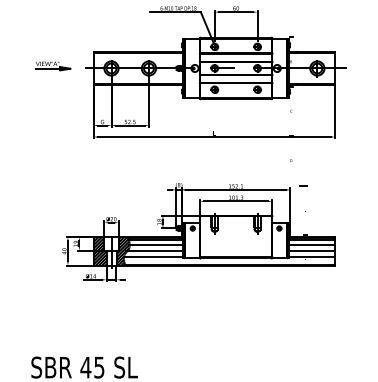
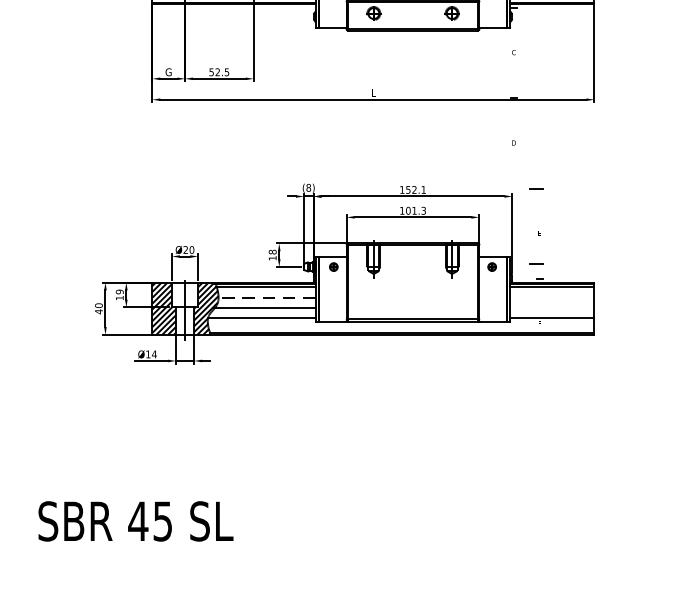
line: (303, 226) -> (536, 263), added
line: (155, 245) -> (265, 298), solid -> dashed
line: (312, 245) -> (552, 298), removed
line: (312, 250) -> (552, 307), removed

